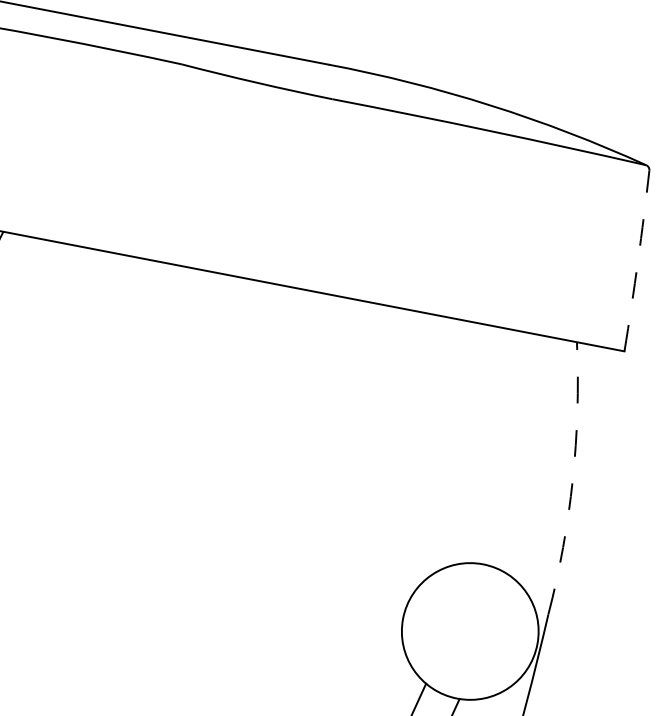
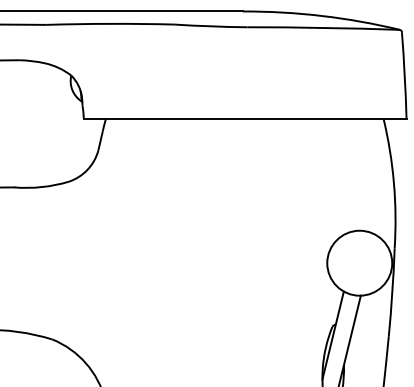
arc: (637, 261) -> (404, 75), dashed -> solid
arc: (571, 480) -> (393, 183), dashed -> solid

